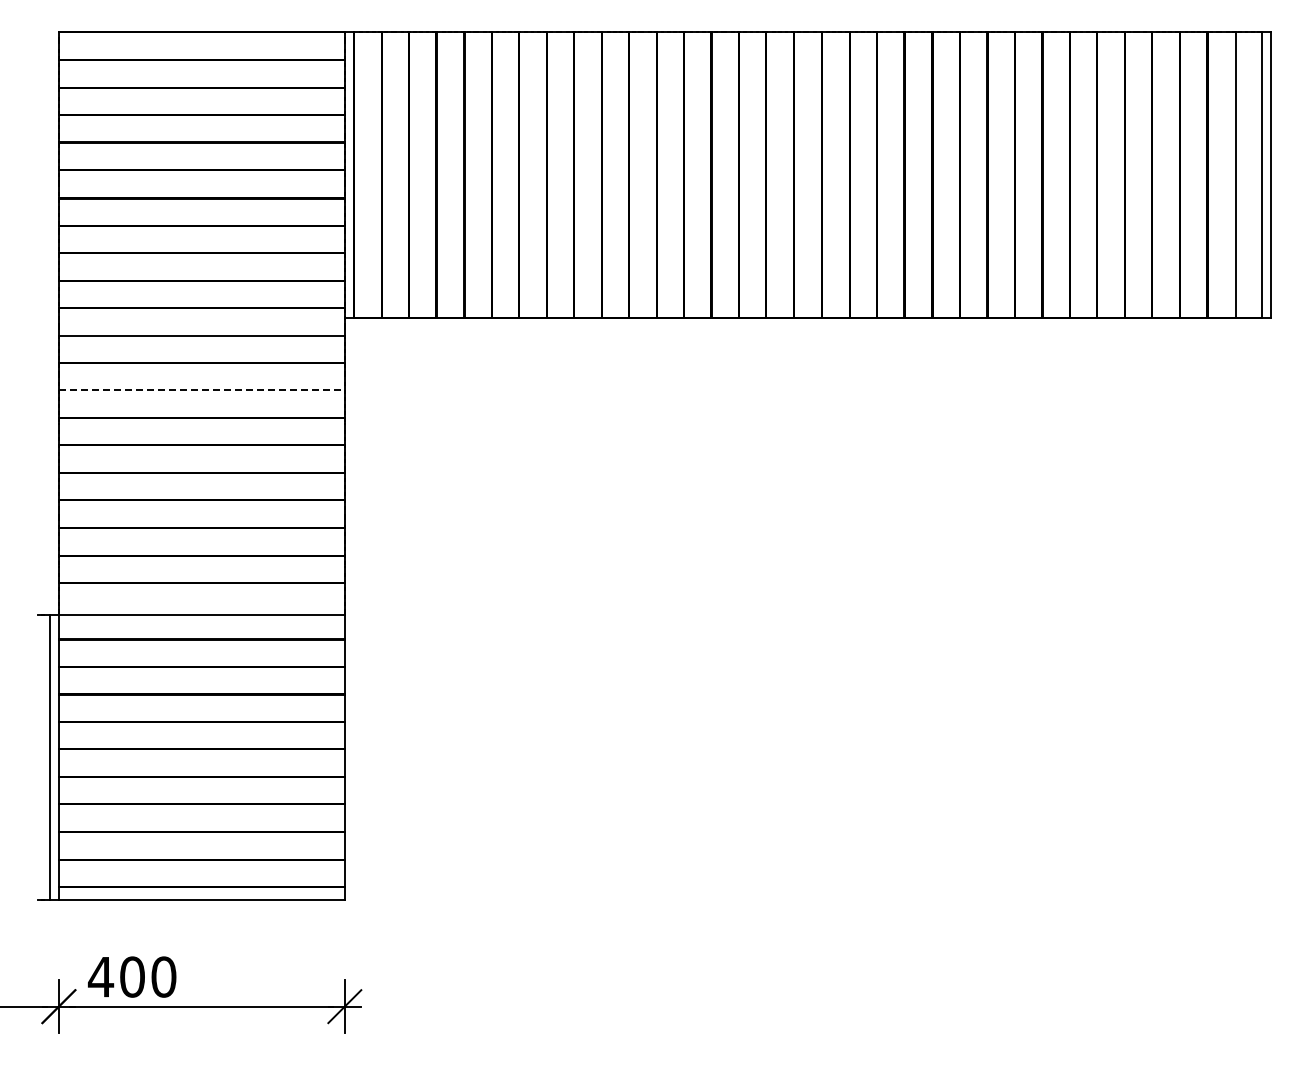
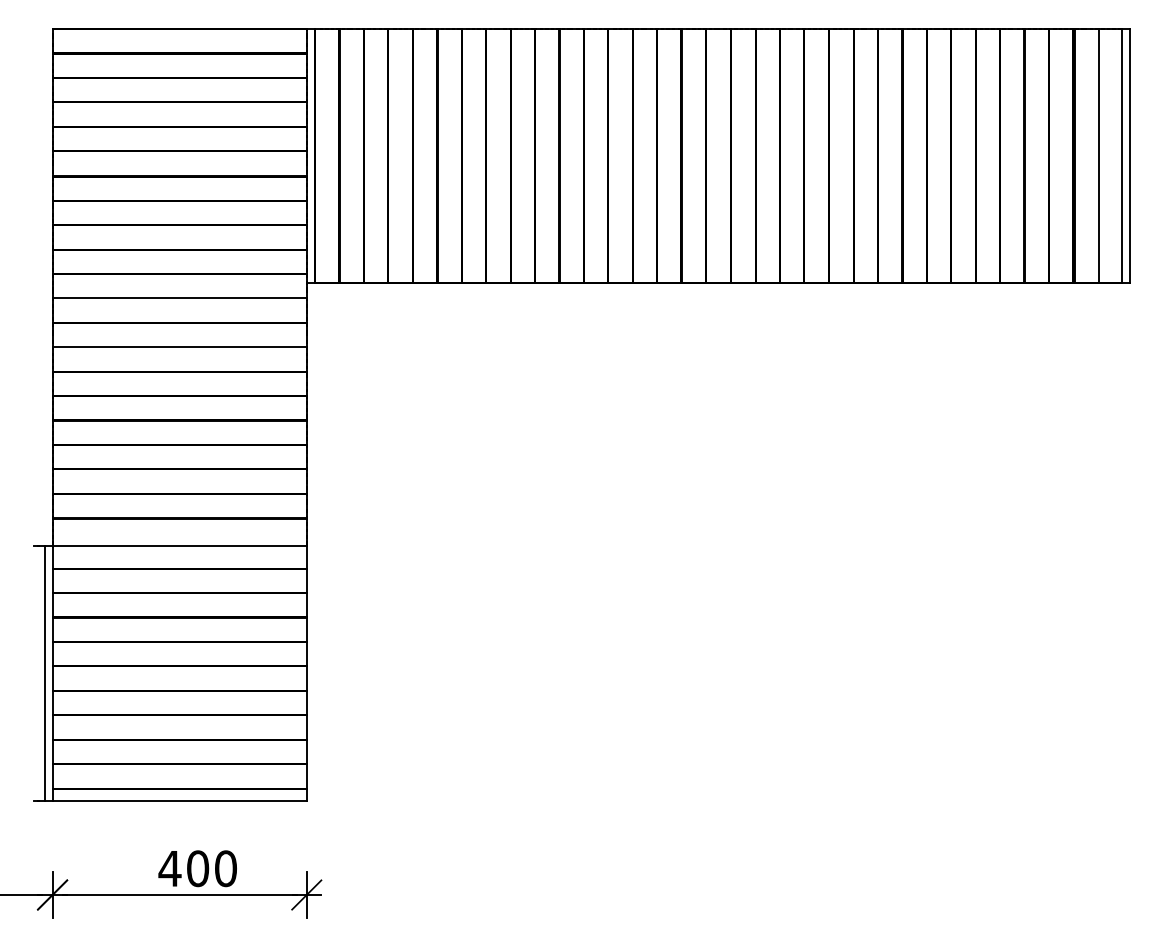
line: (201, 390) -> (179, 347), dashed -> solid
text: (132, 976) -> (198, 868), moved

